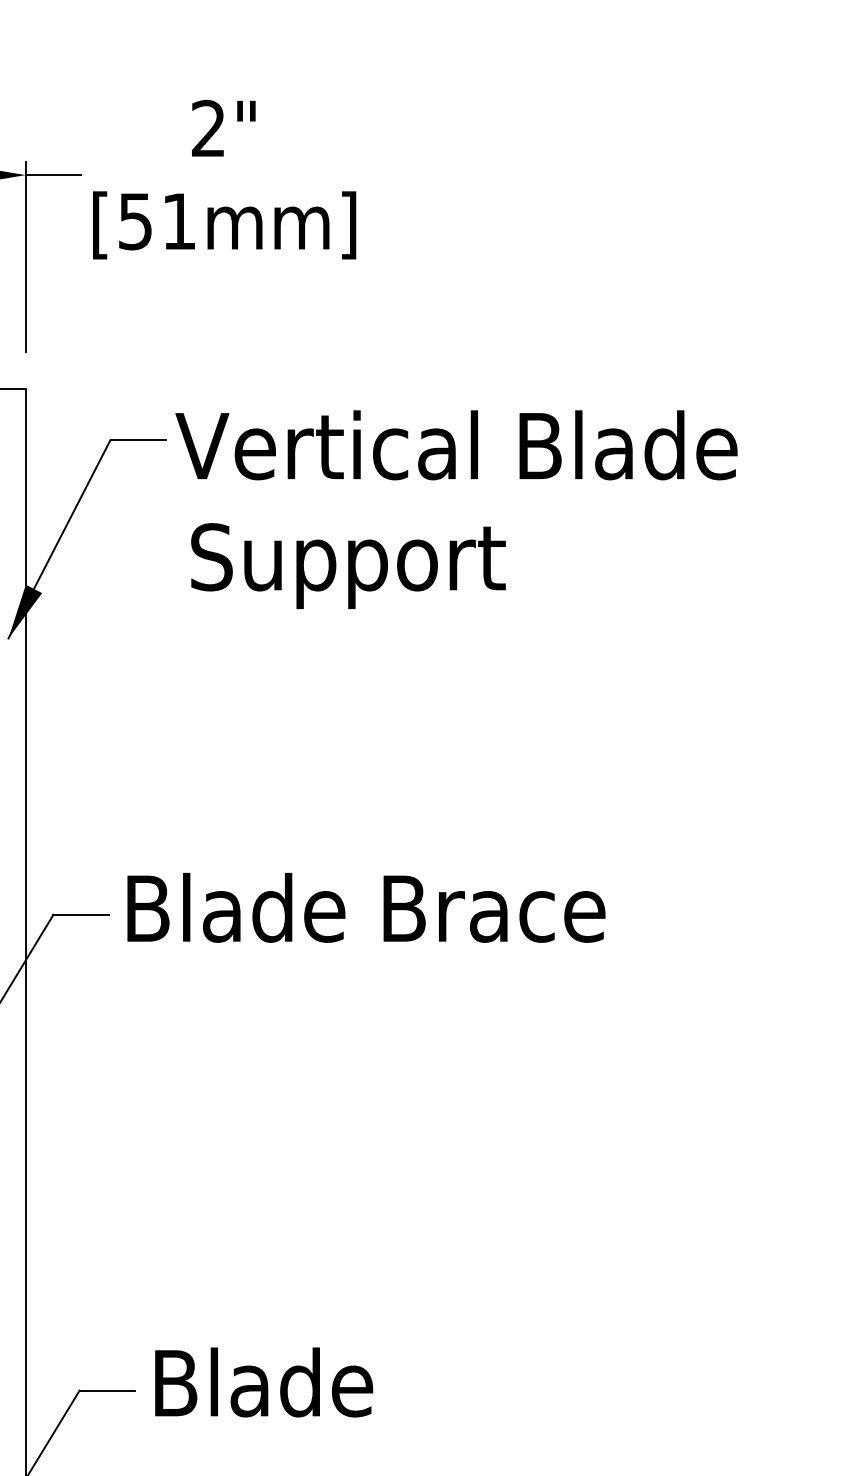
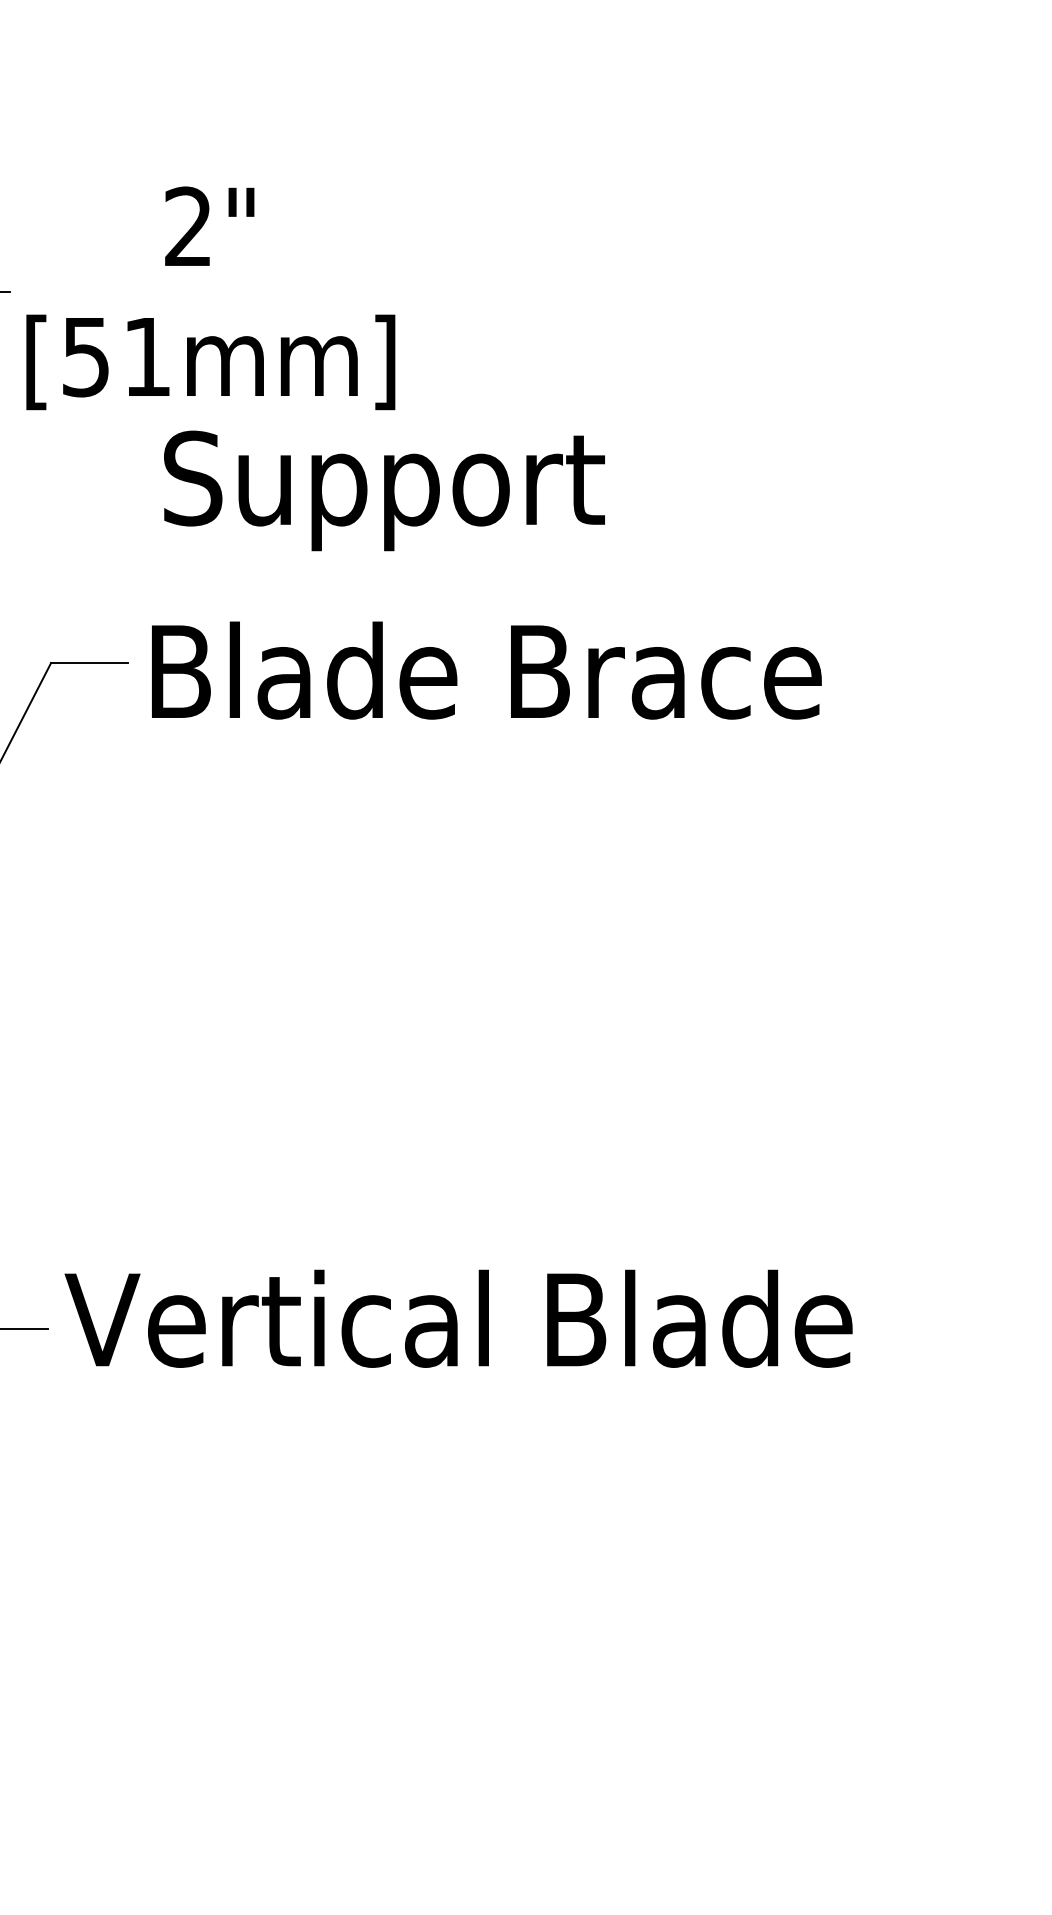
text: (456, 445) -> (535, 670), Vertical Blade -> Blade Brace
text: (348, 565) -> (384, 490), moved
text: (401, 907) -> (458, 1318), Blade Brace -> Vertical Blade

